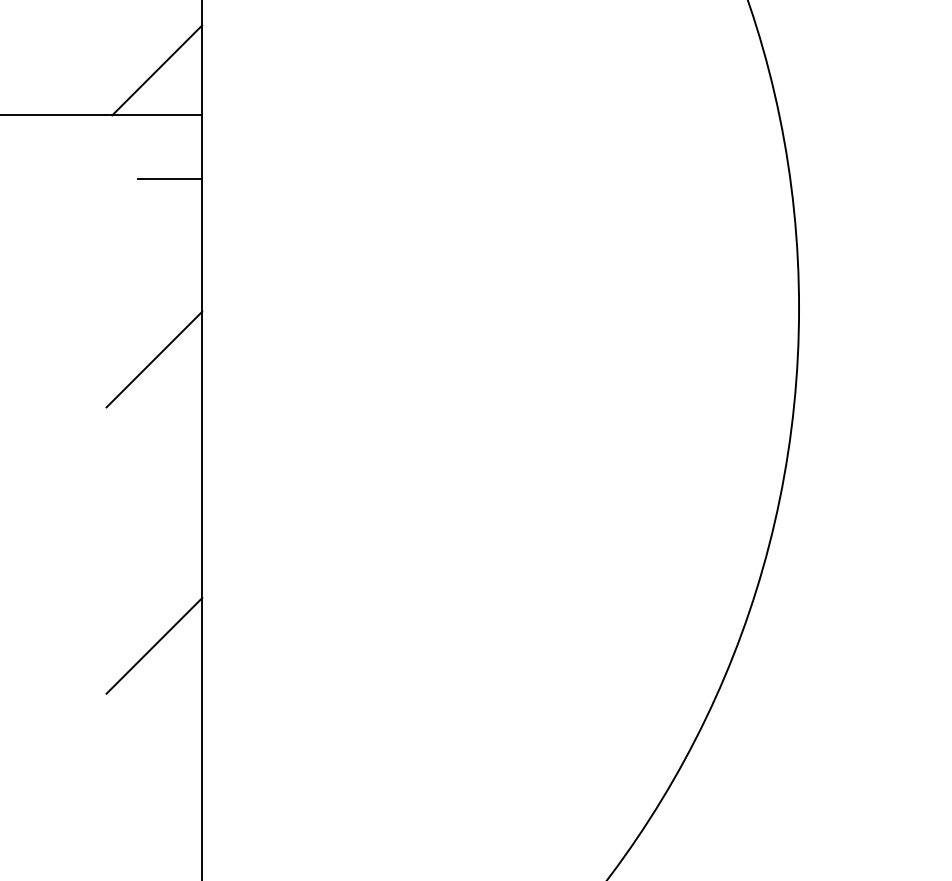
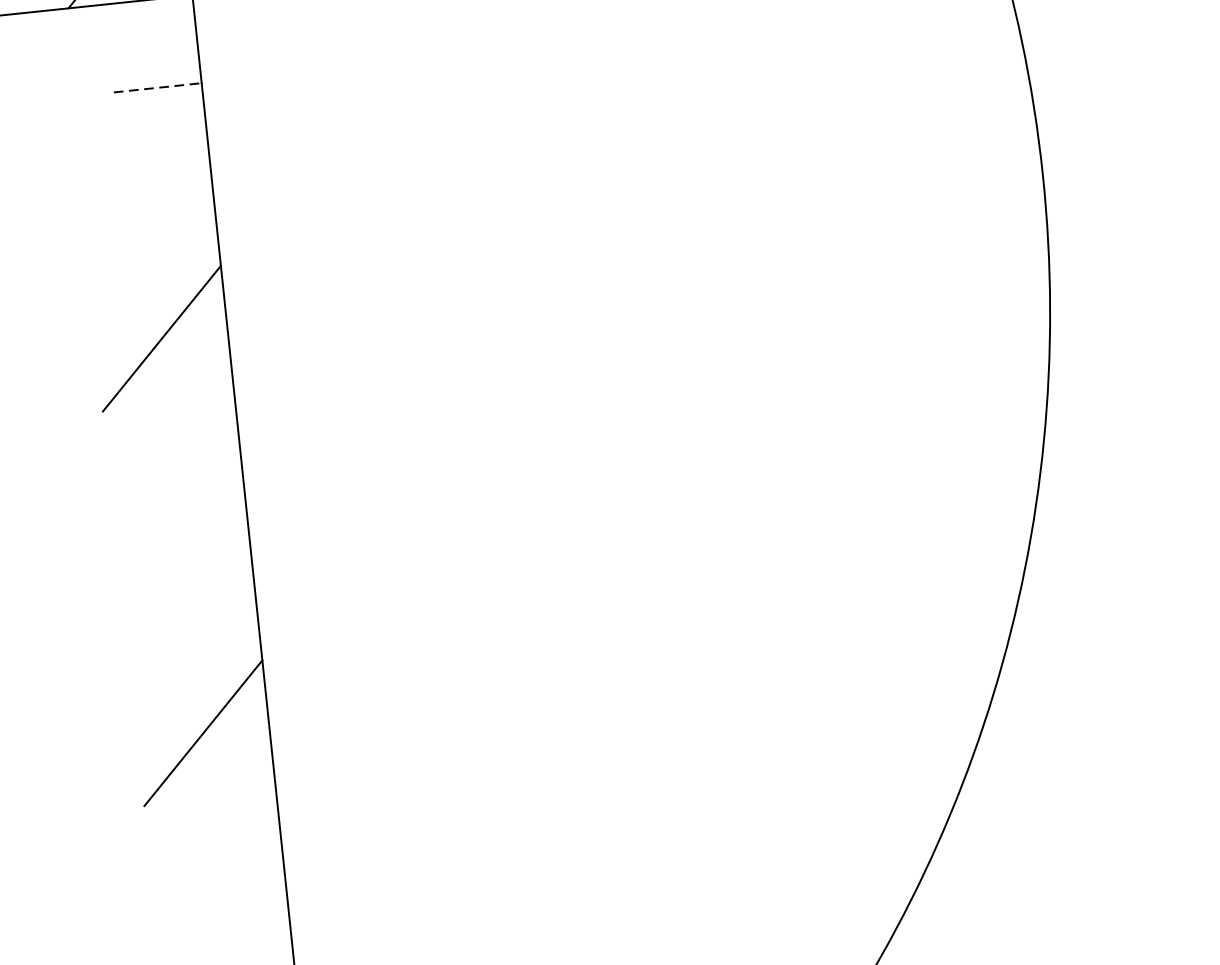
line: (170, 179) -> (158, 88), solid -> dashed

